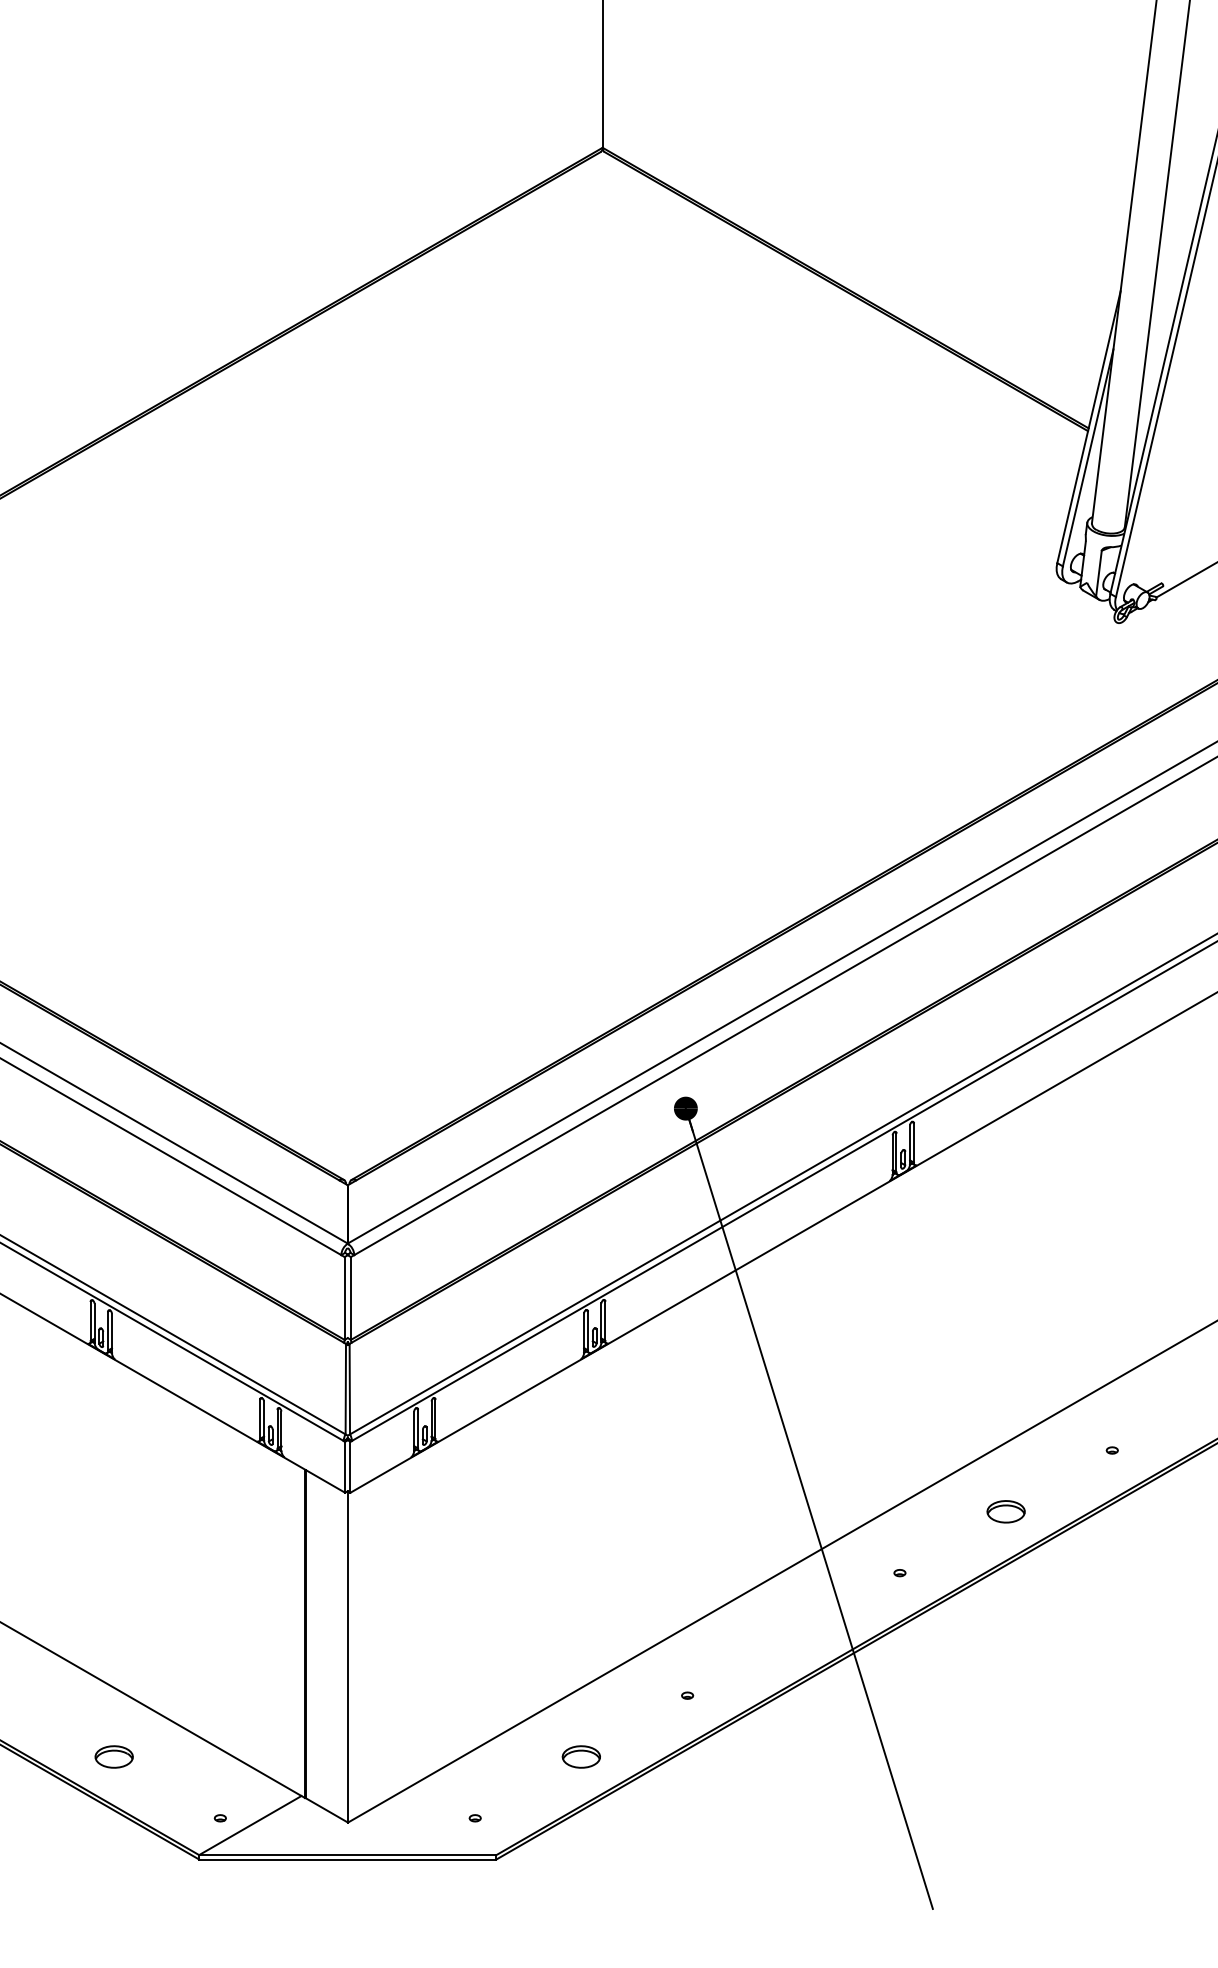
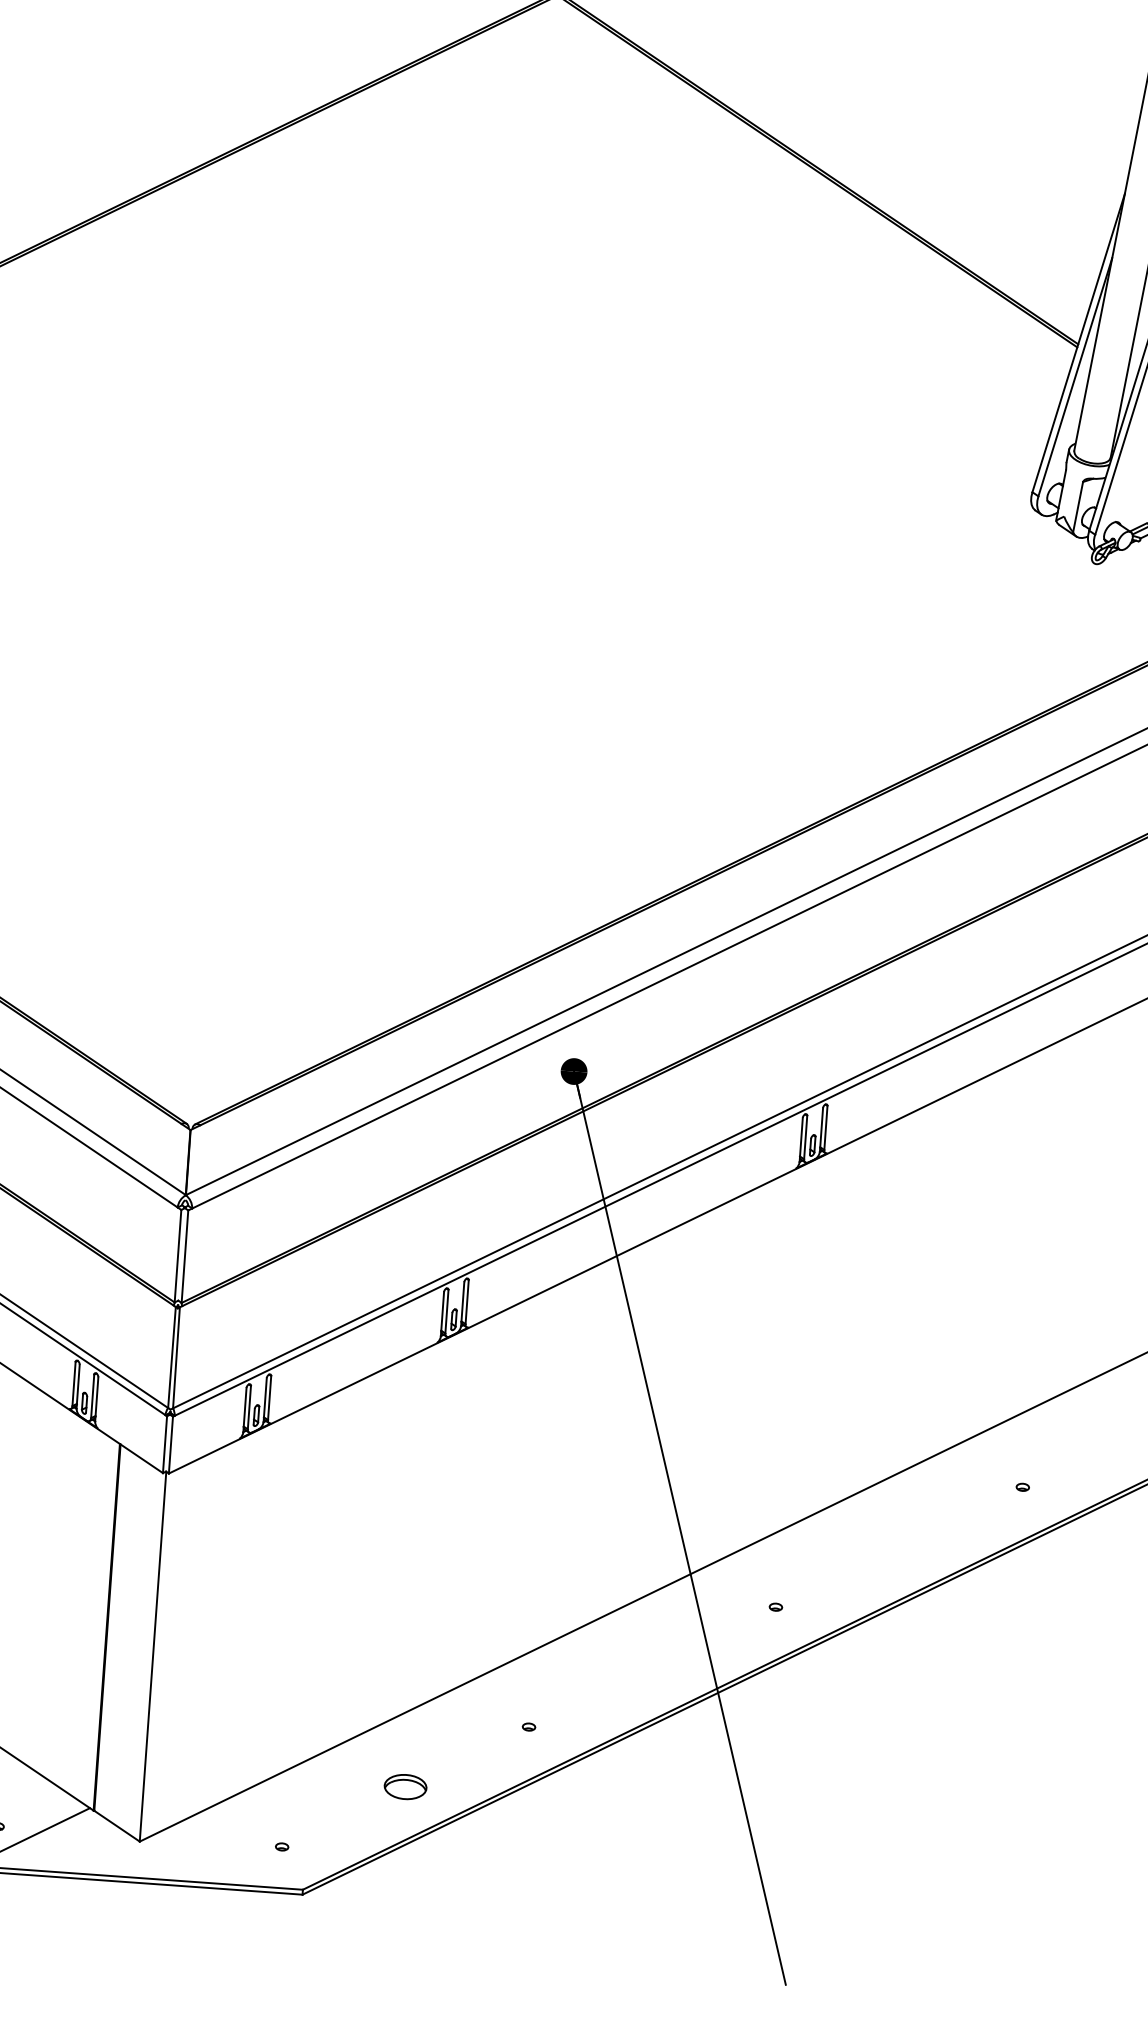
part: (1005, 1511) -> (898, 1546), removed

